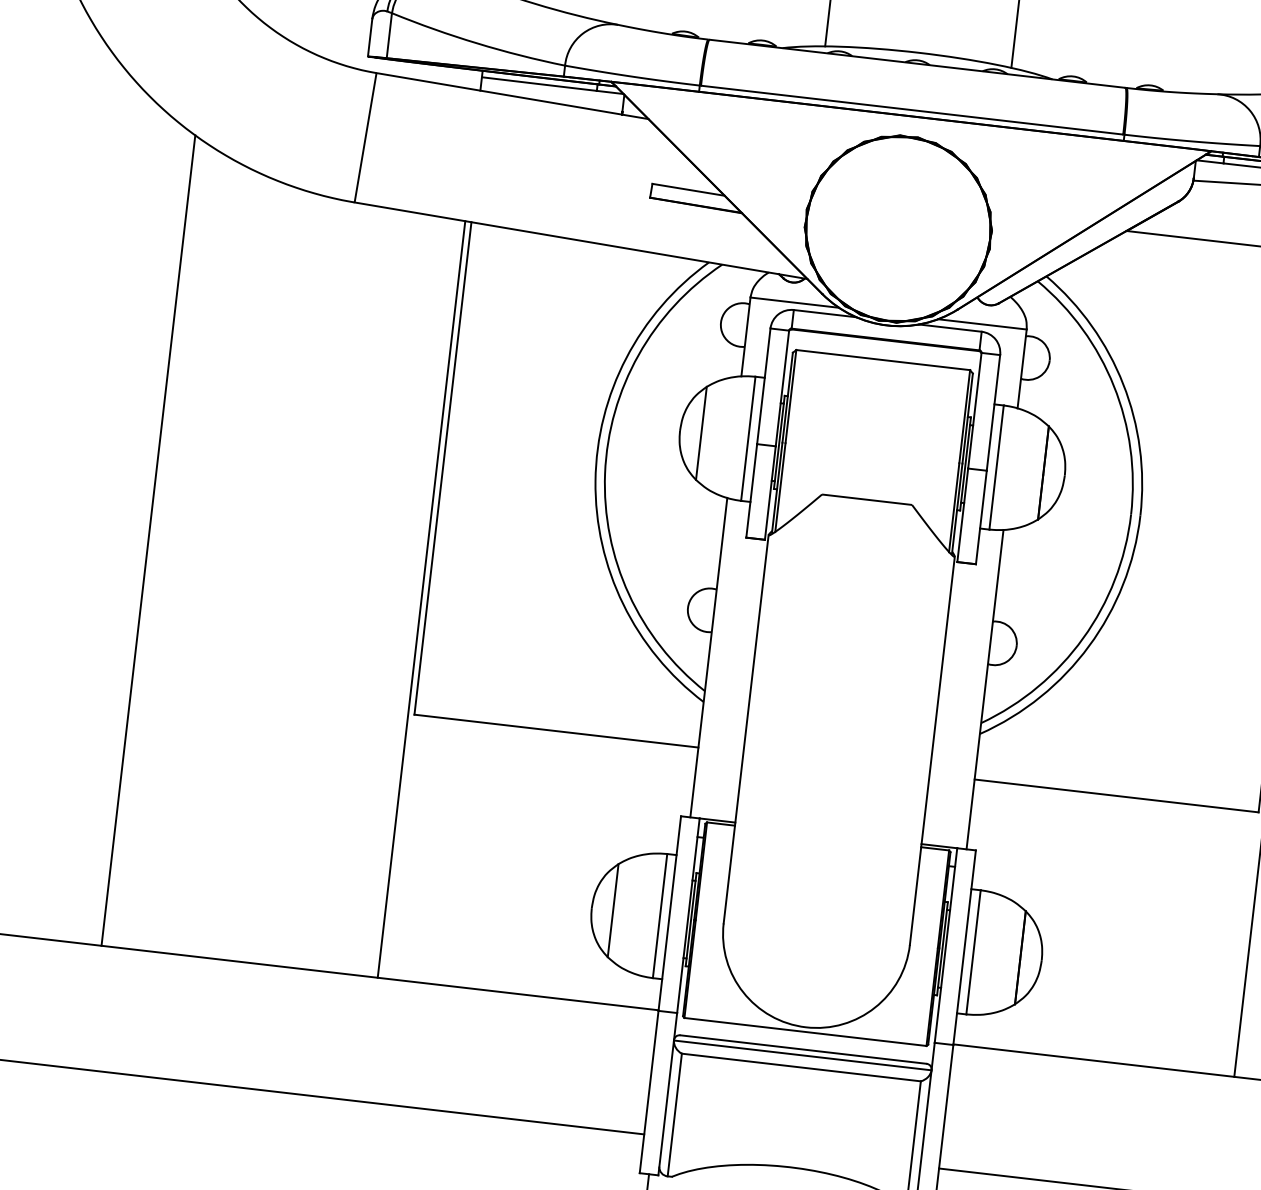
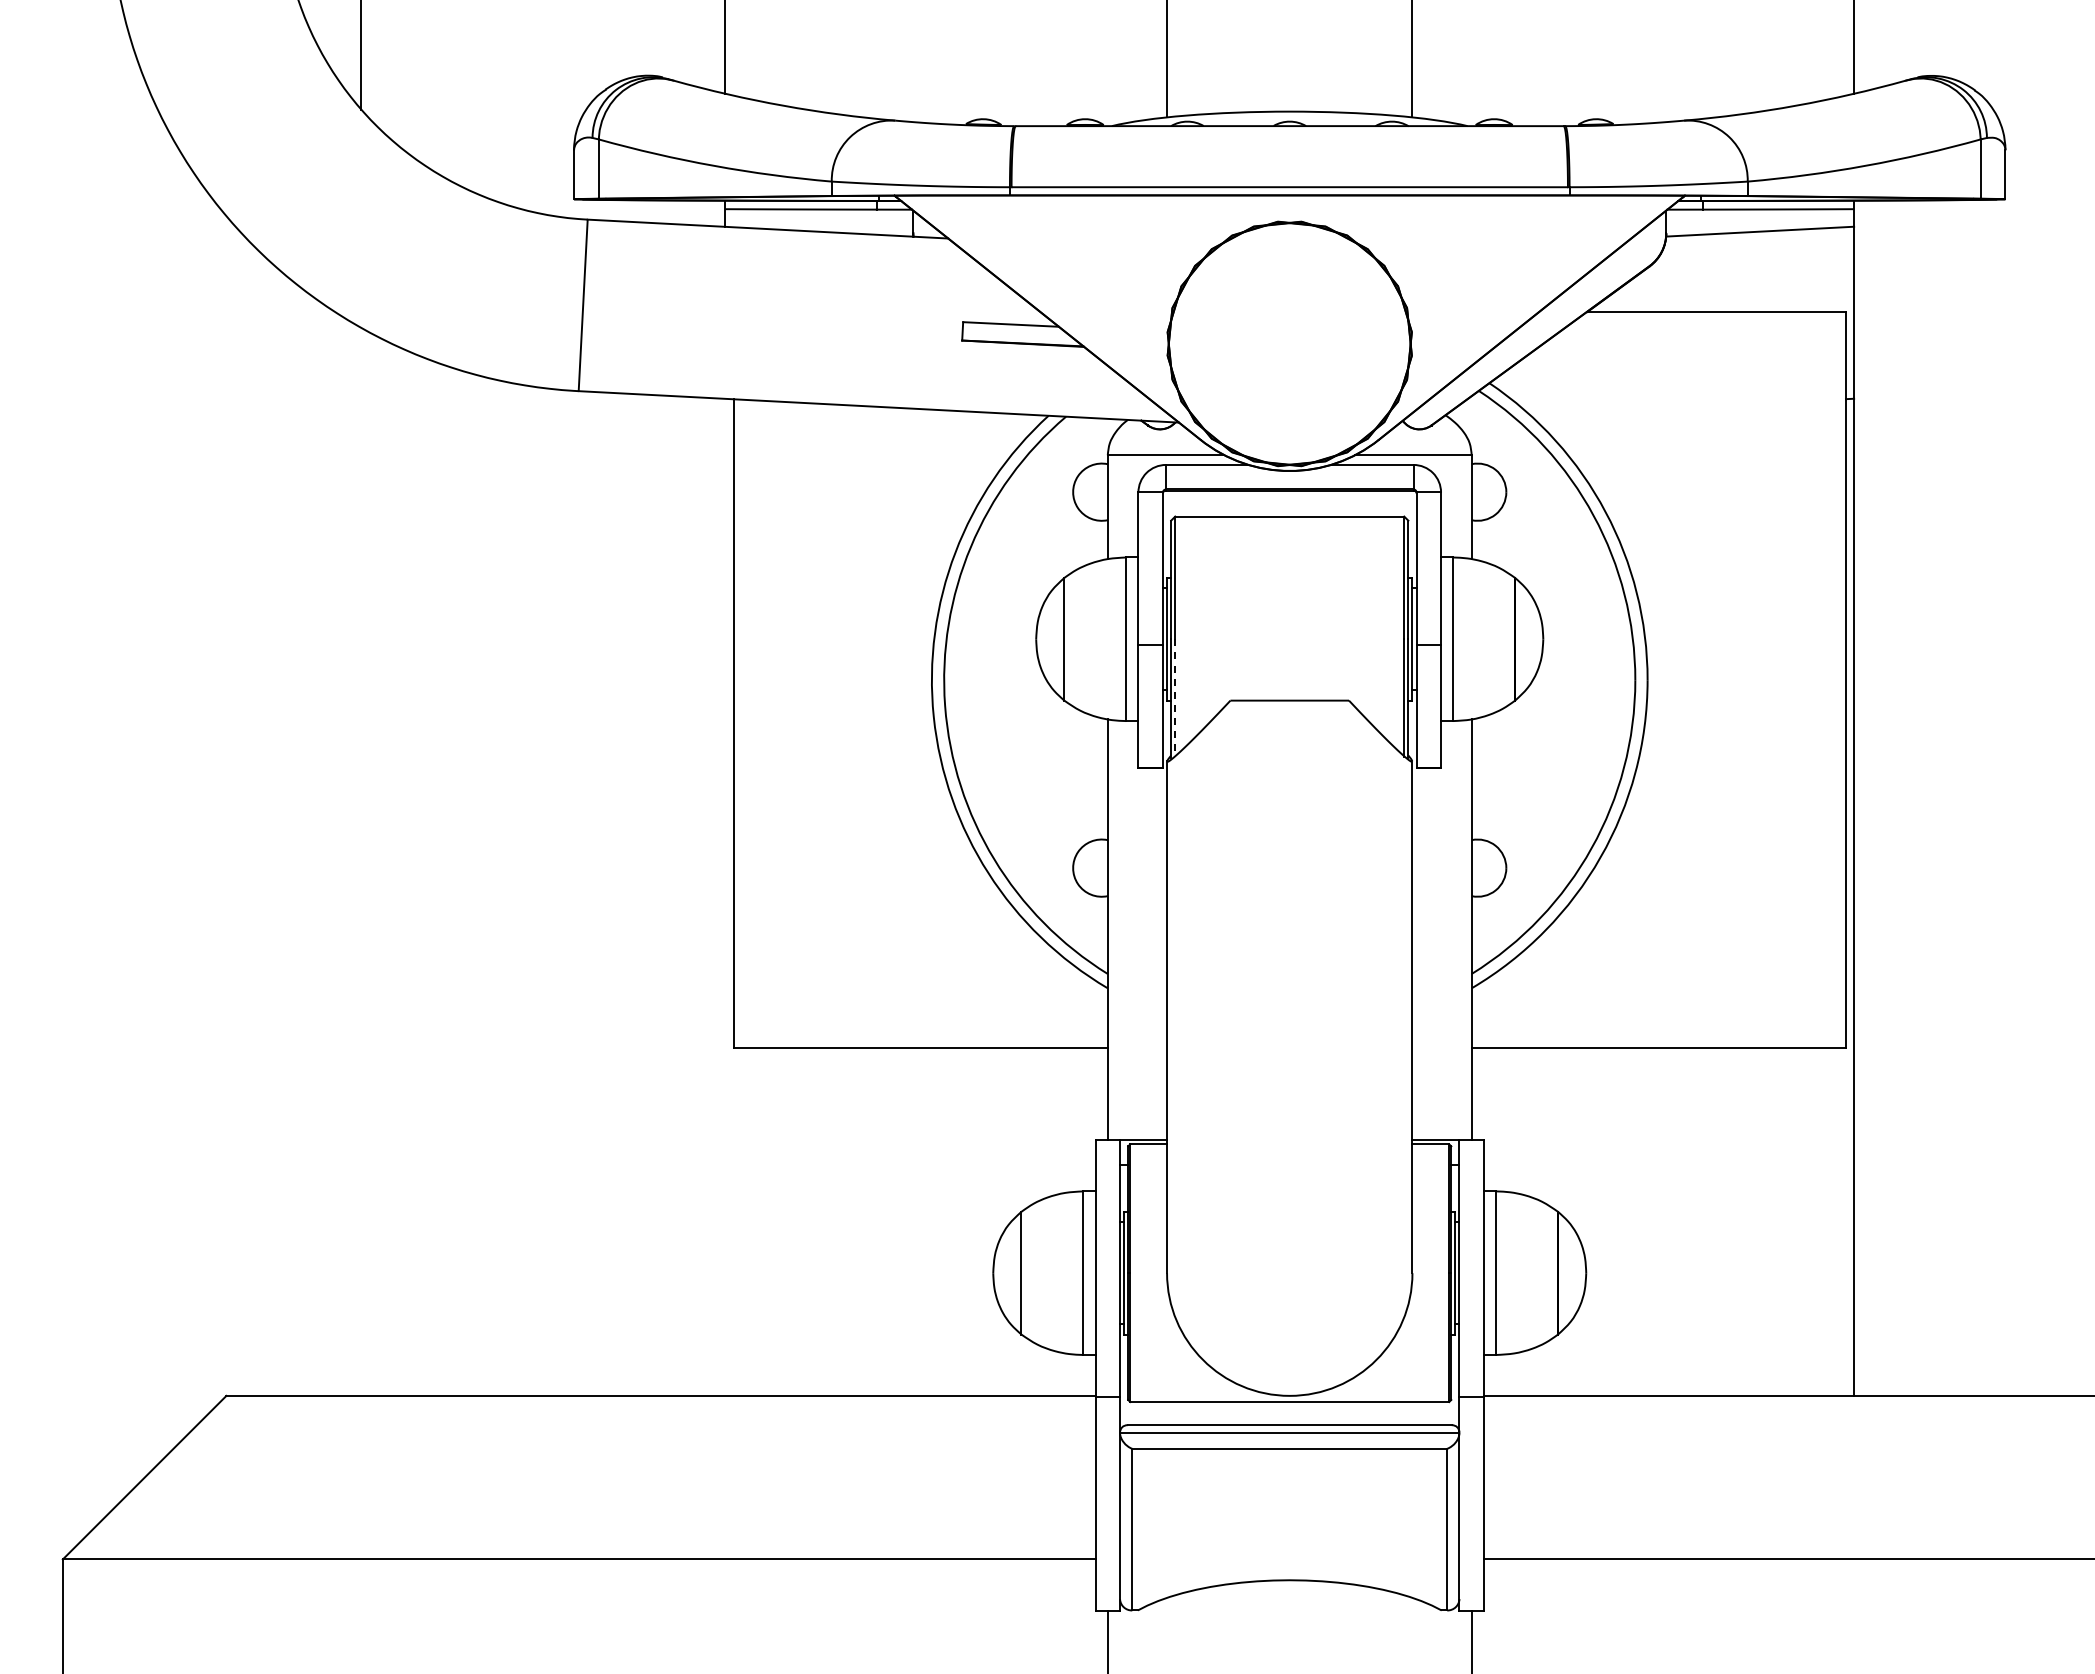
line: (780, 487) -> (1175, 697), solid -> dashed
line: (148, 540) -> (361, 861), removed
line: (421, 598) -> (725, 896), removed

